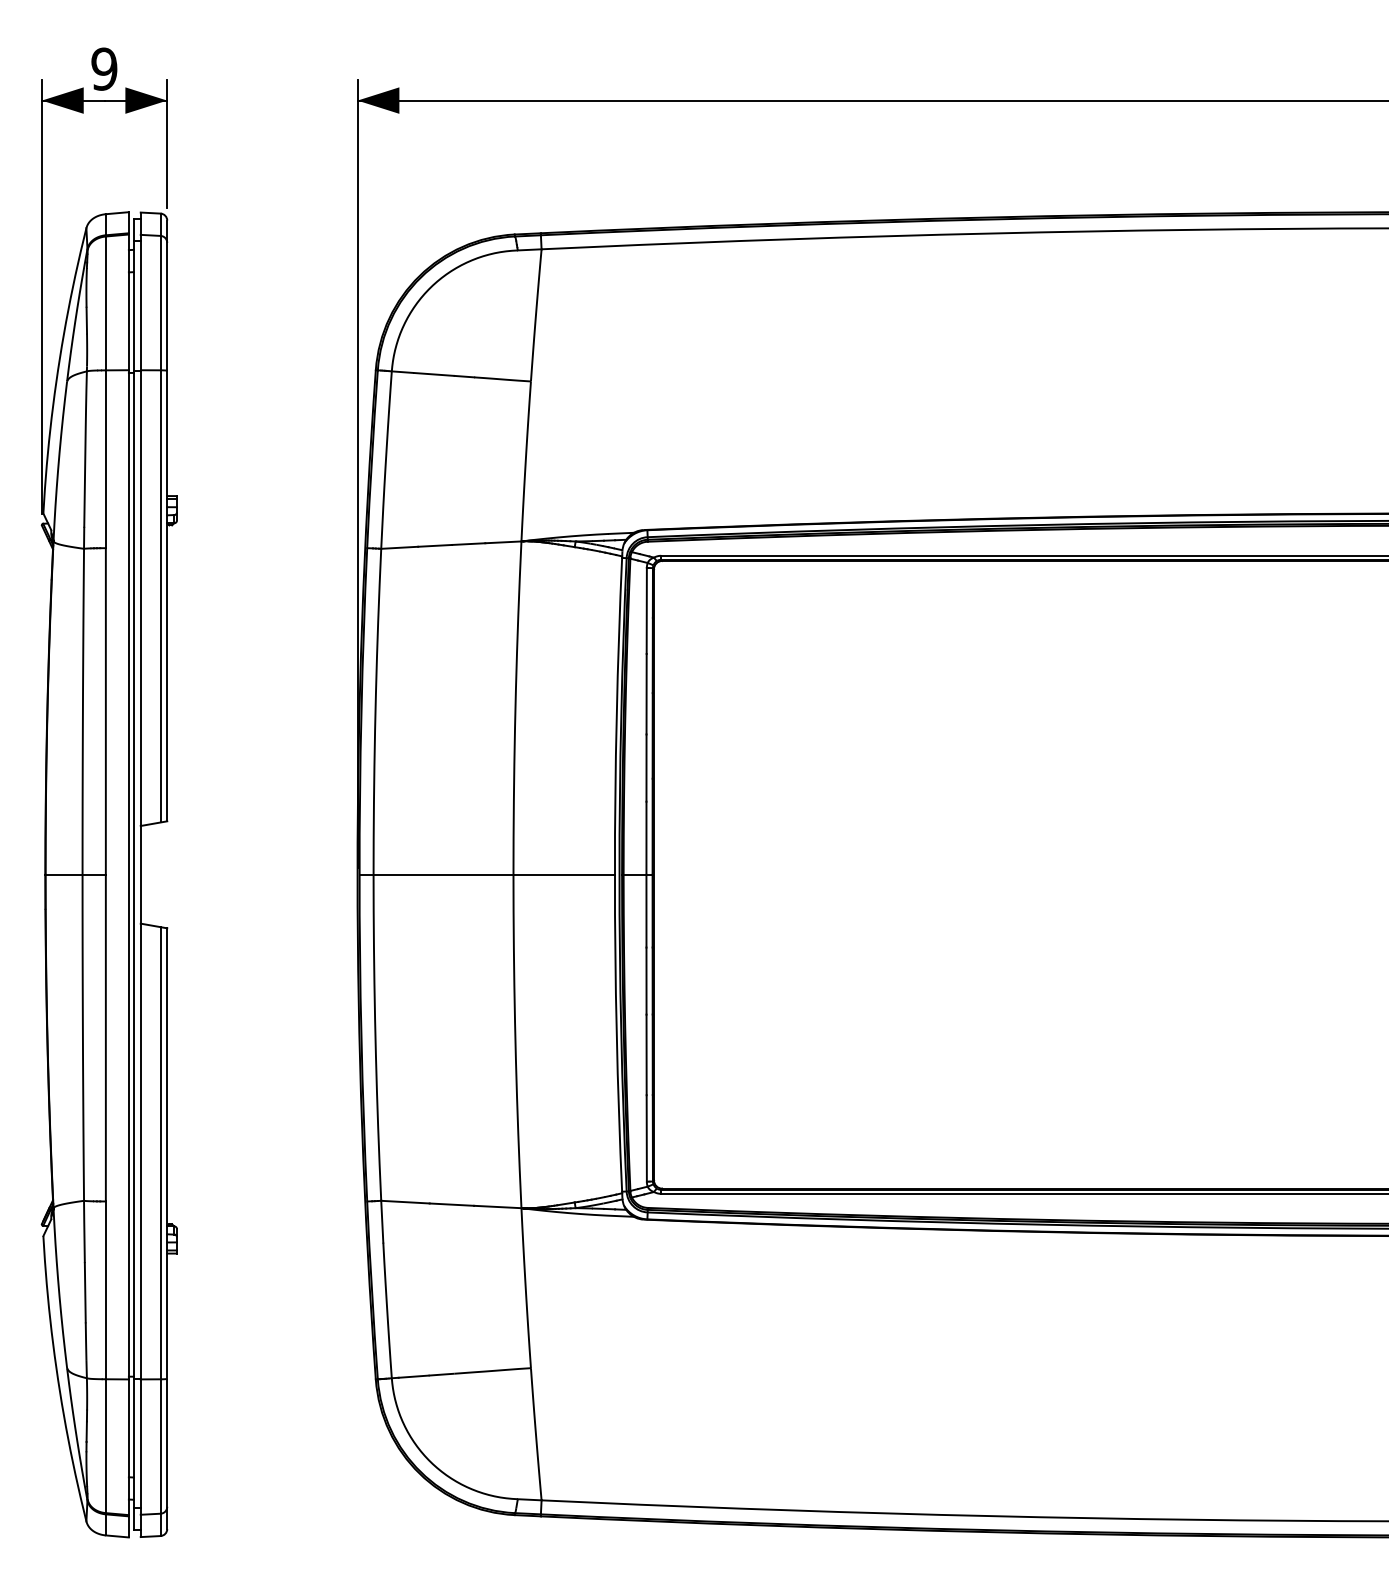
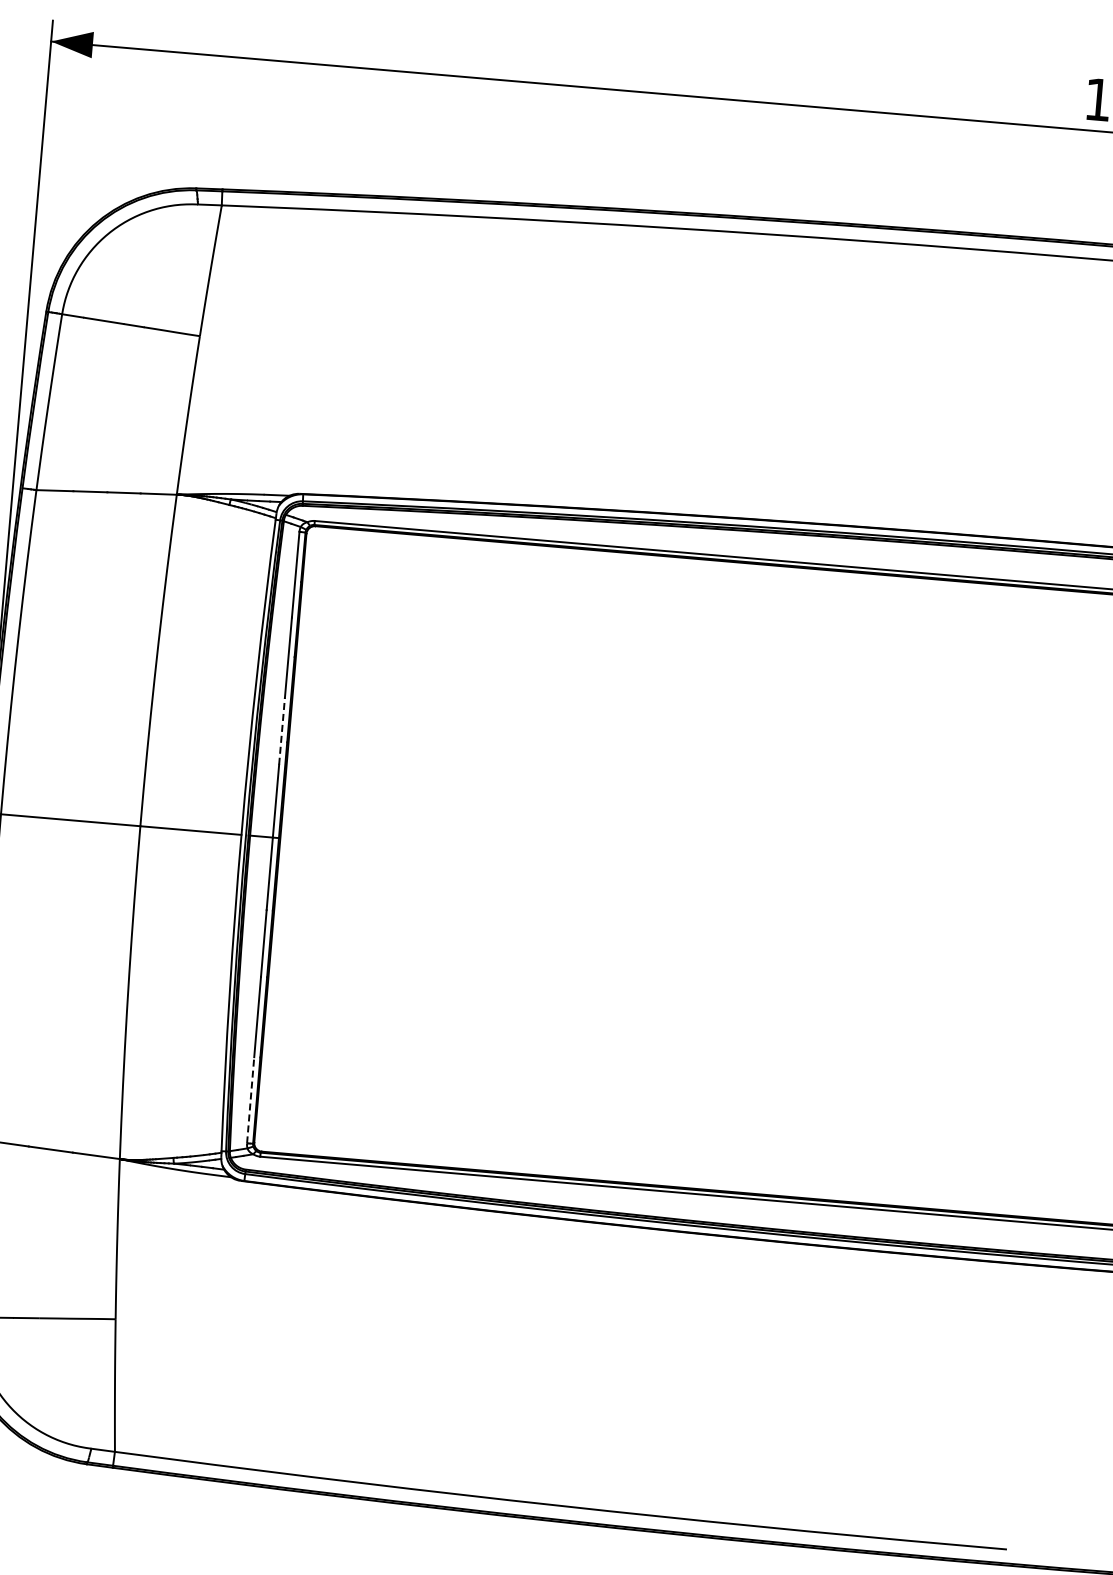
line: (646, 768) -> (281, 731), solid -> dashed
line: (646, 1137) -> (250, 1099), solid -> dashed

